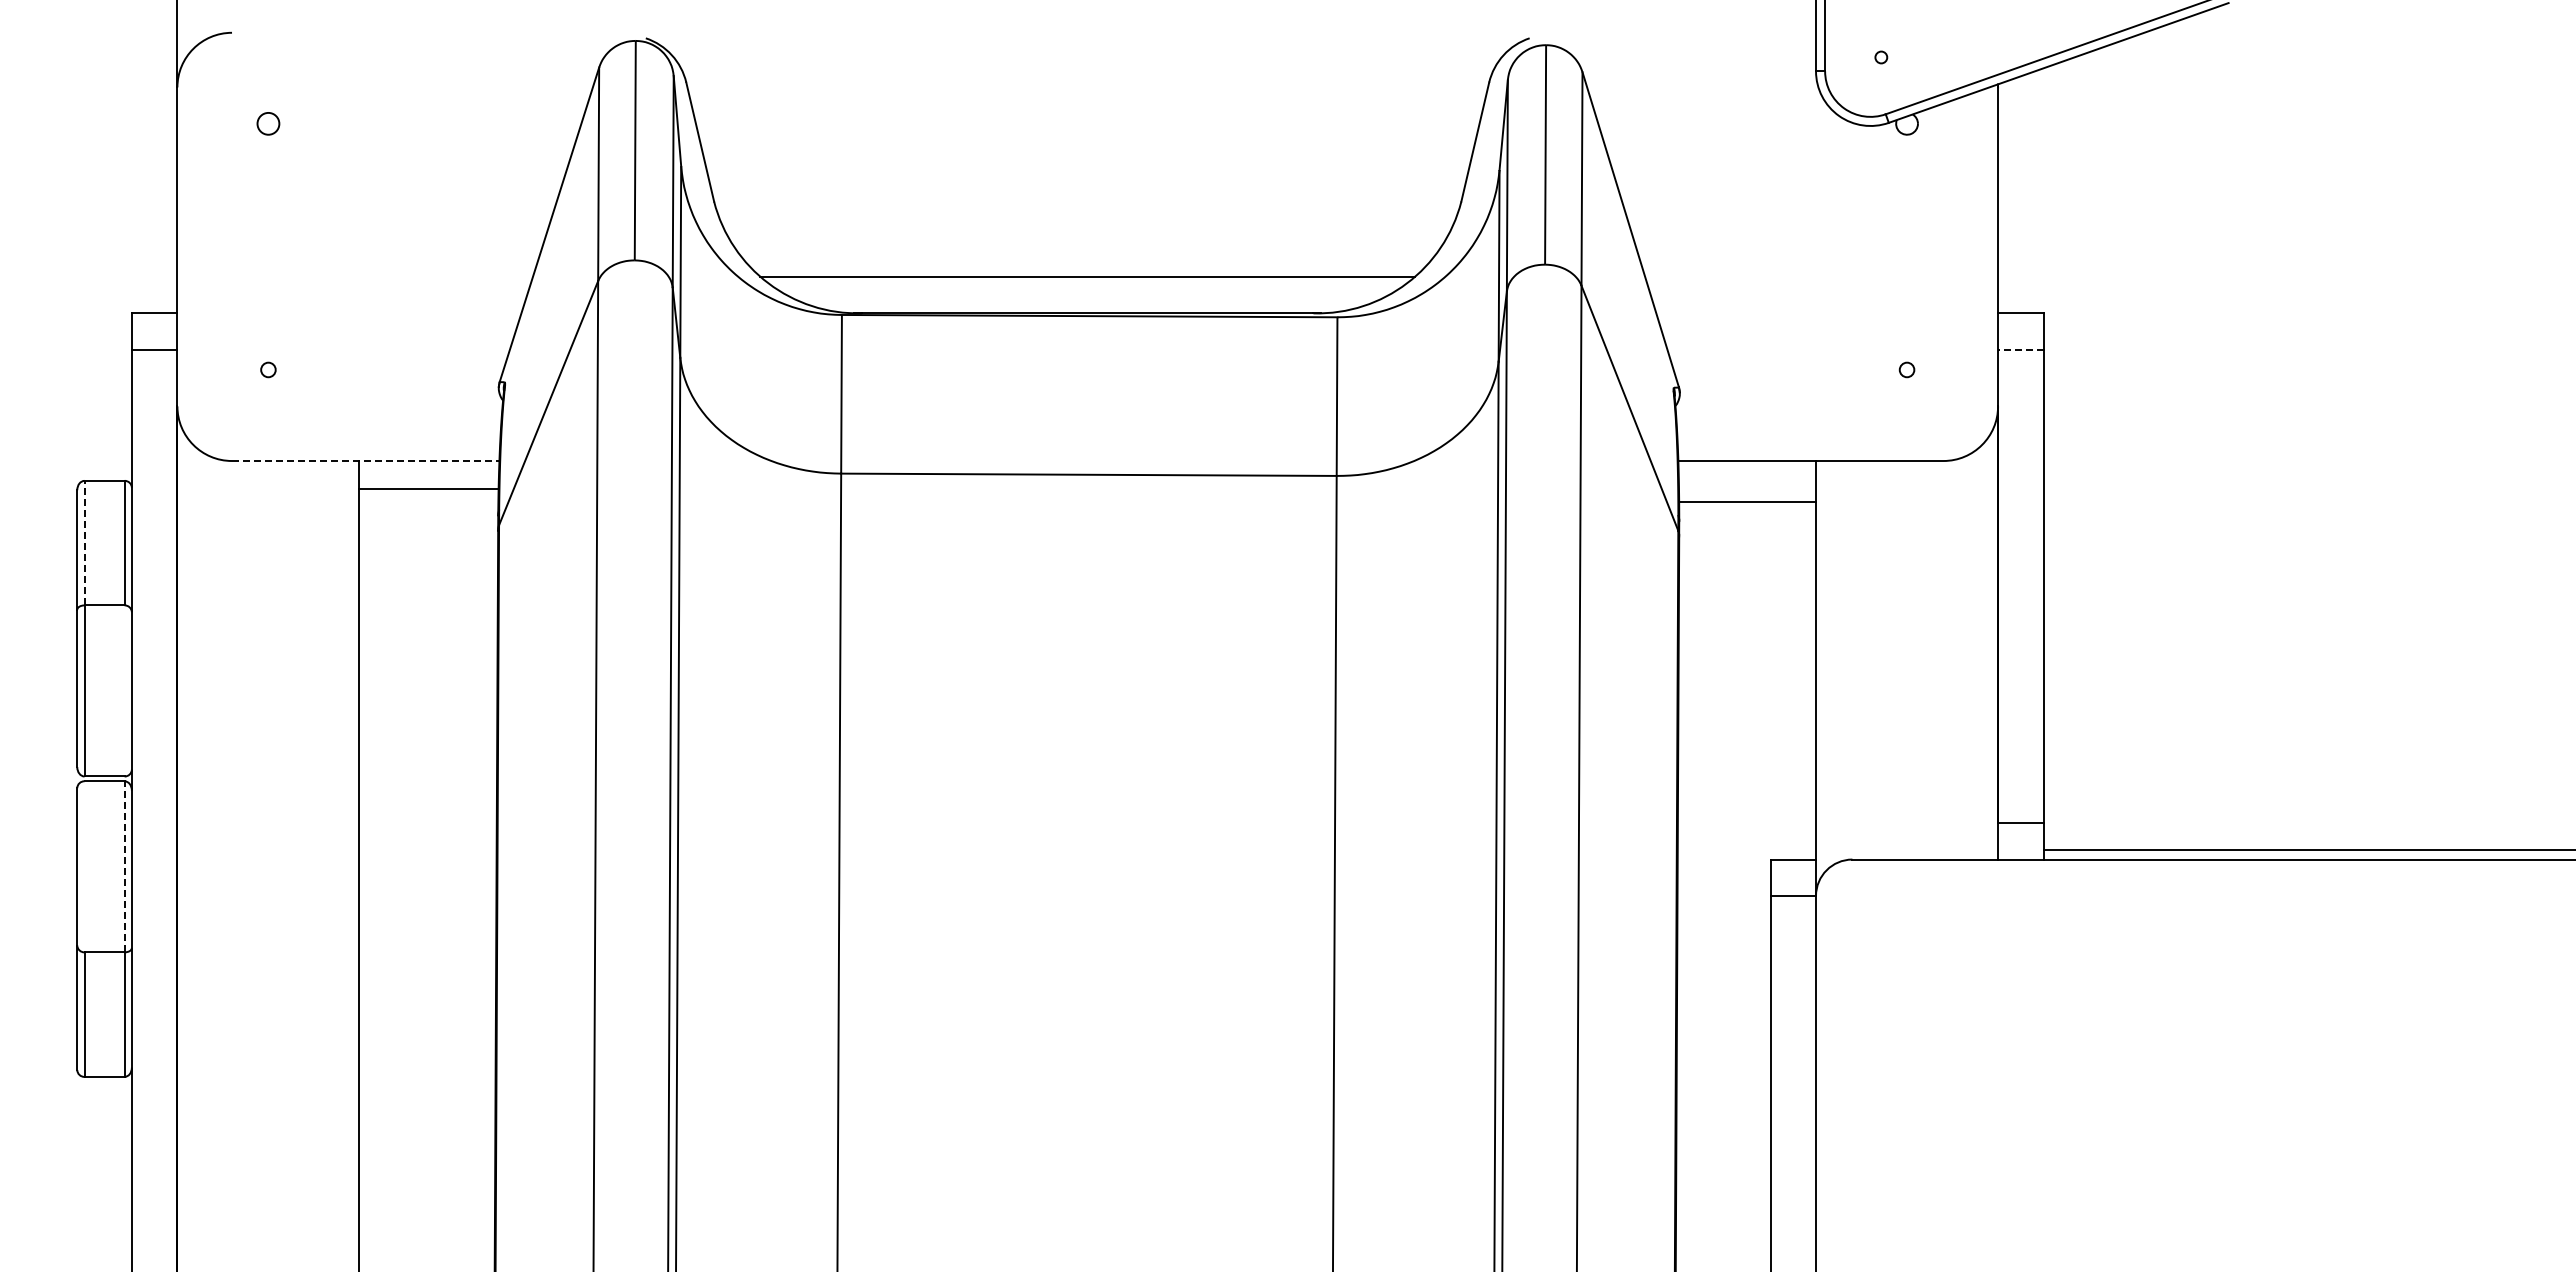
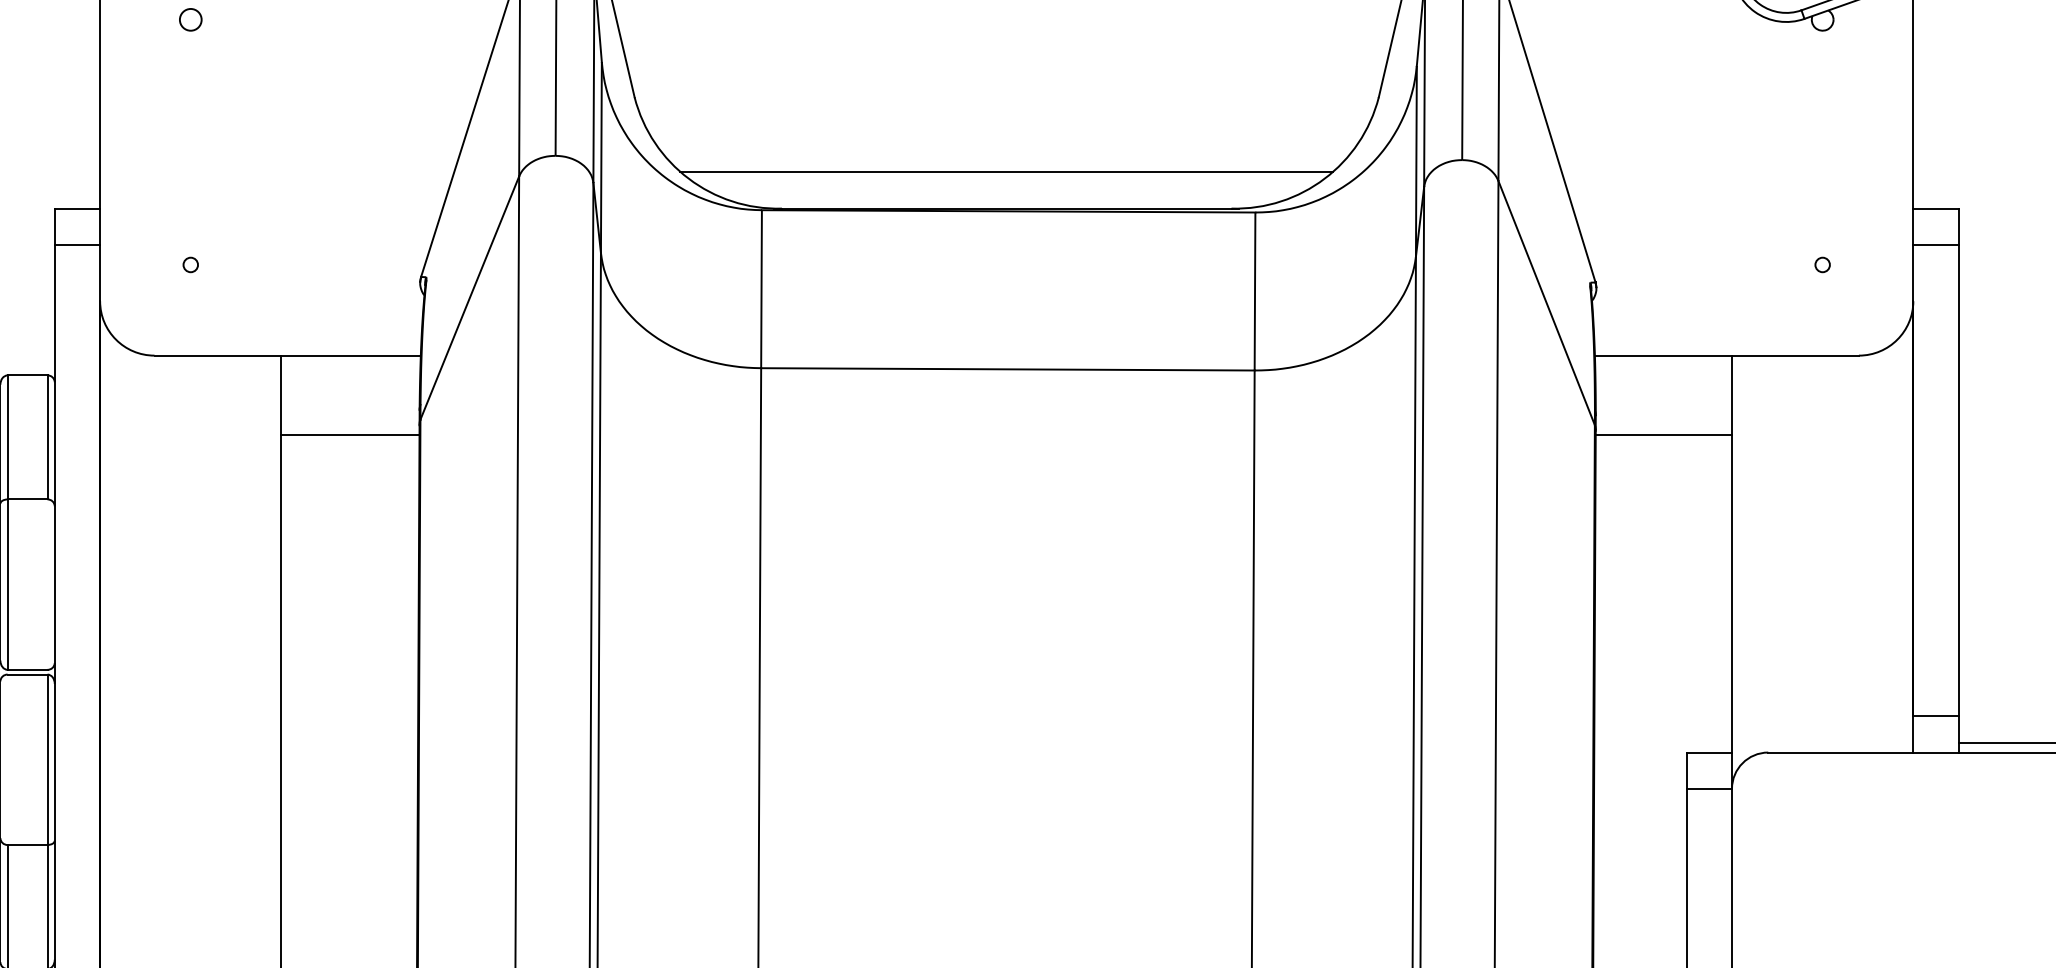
line: (2020, 349) -> (1935, 244), dashed -> solid
line: (365, 461) -> (287, 356), dashed -> solid
line: (428, 488) -> (350, 434), moved
line: (1747, 501) -> (1663, 434), moved
line: (84, 542) -> (7, 436), dashed -> solid
line: (124, 866) -> (47, 759), dashed -> solid

